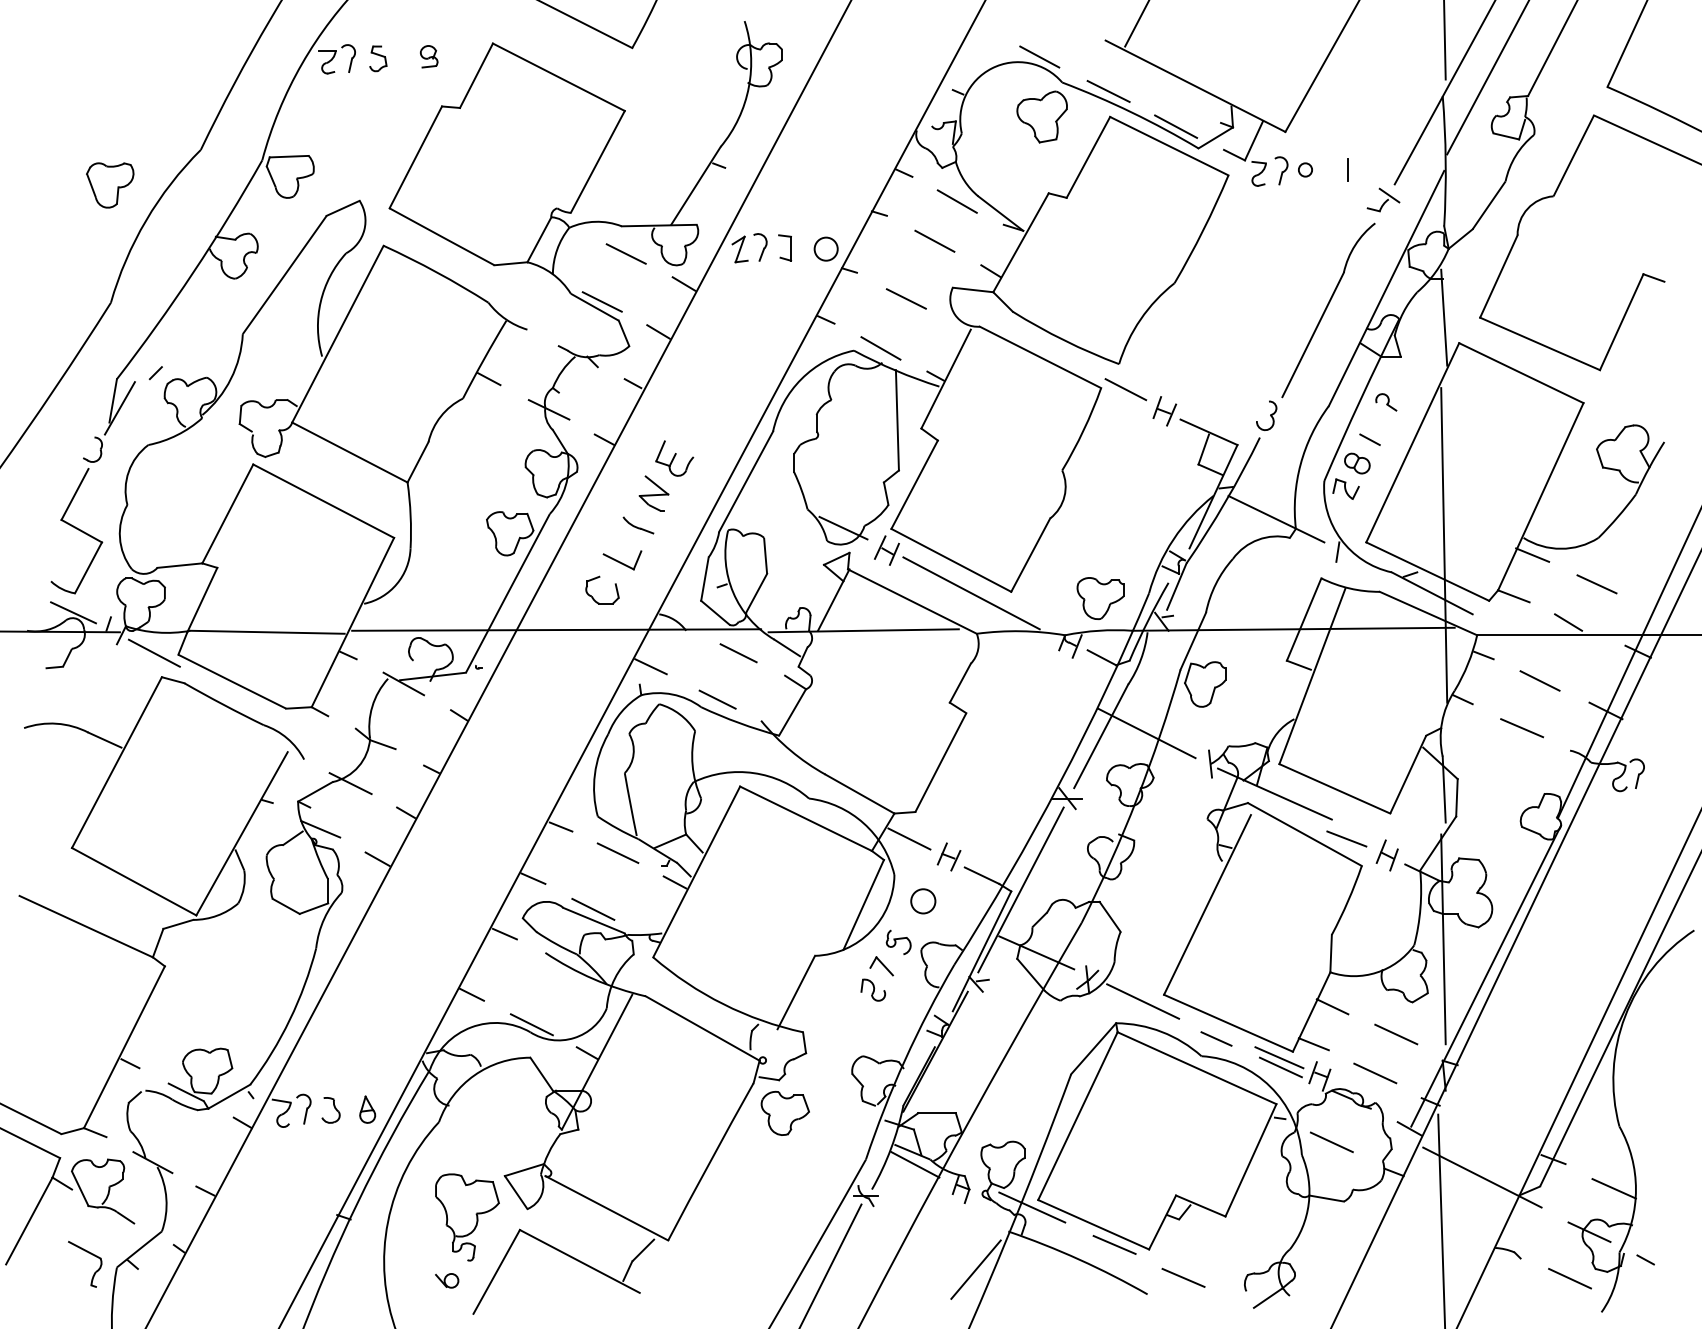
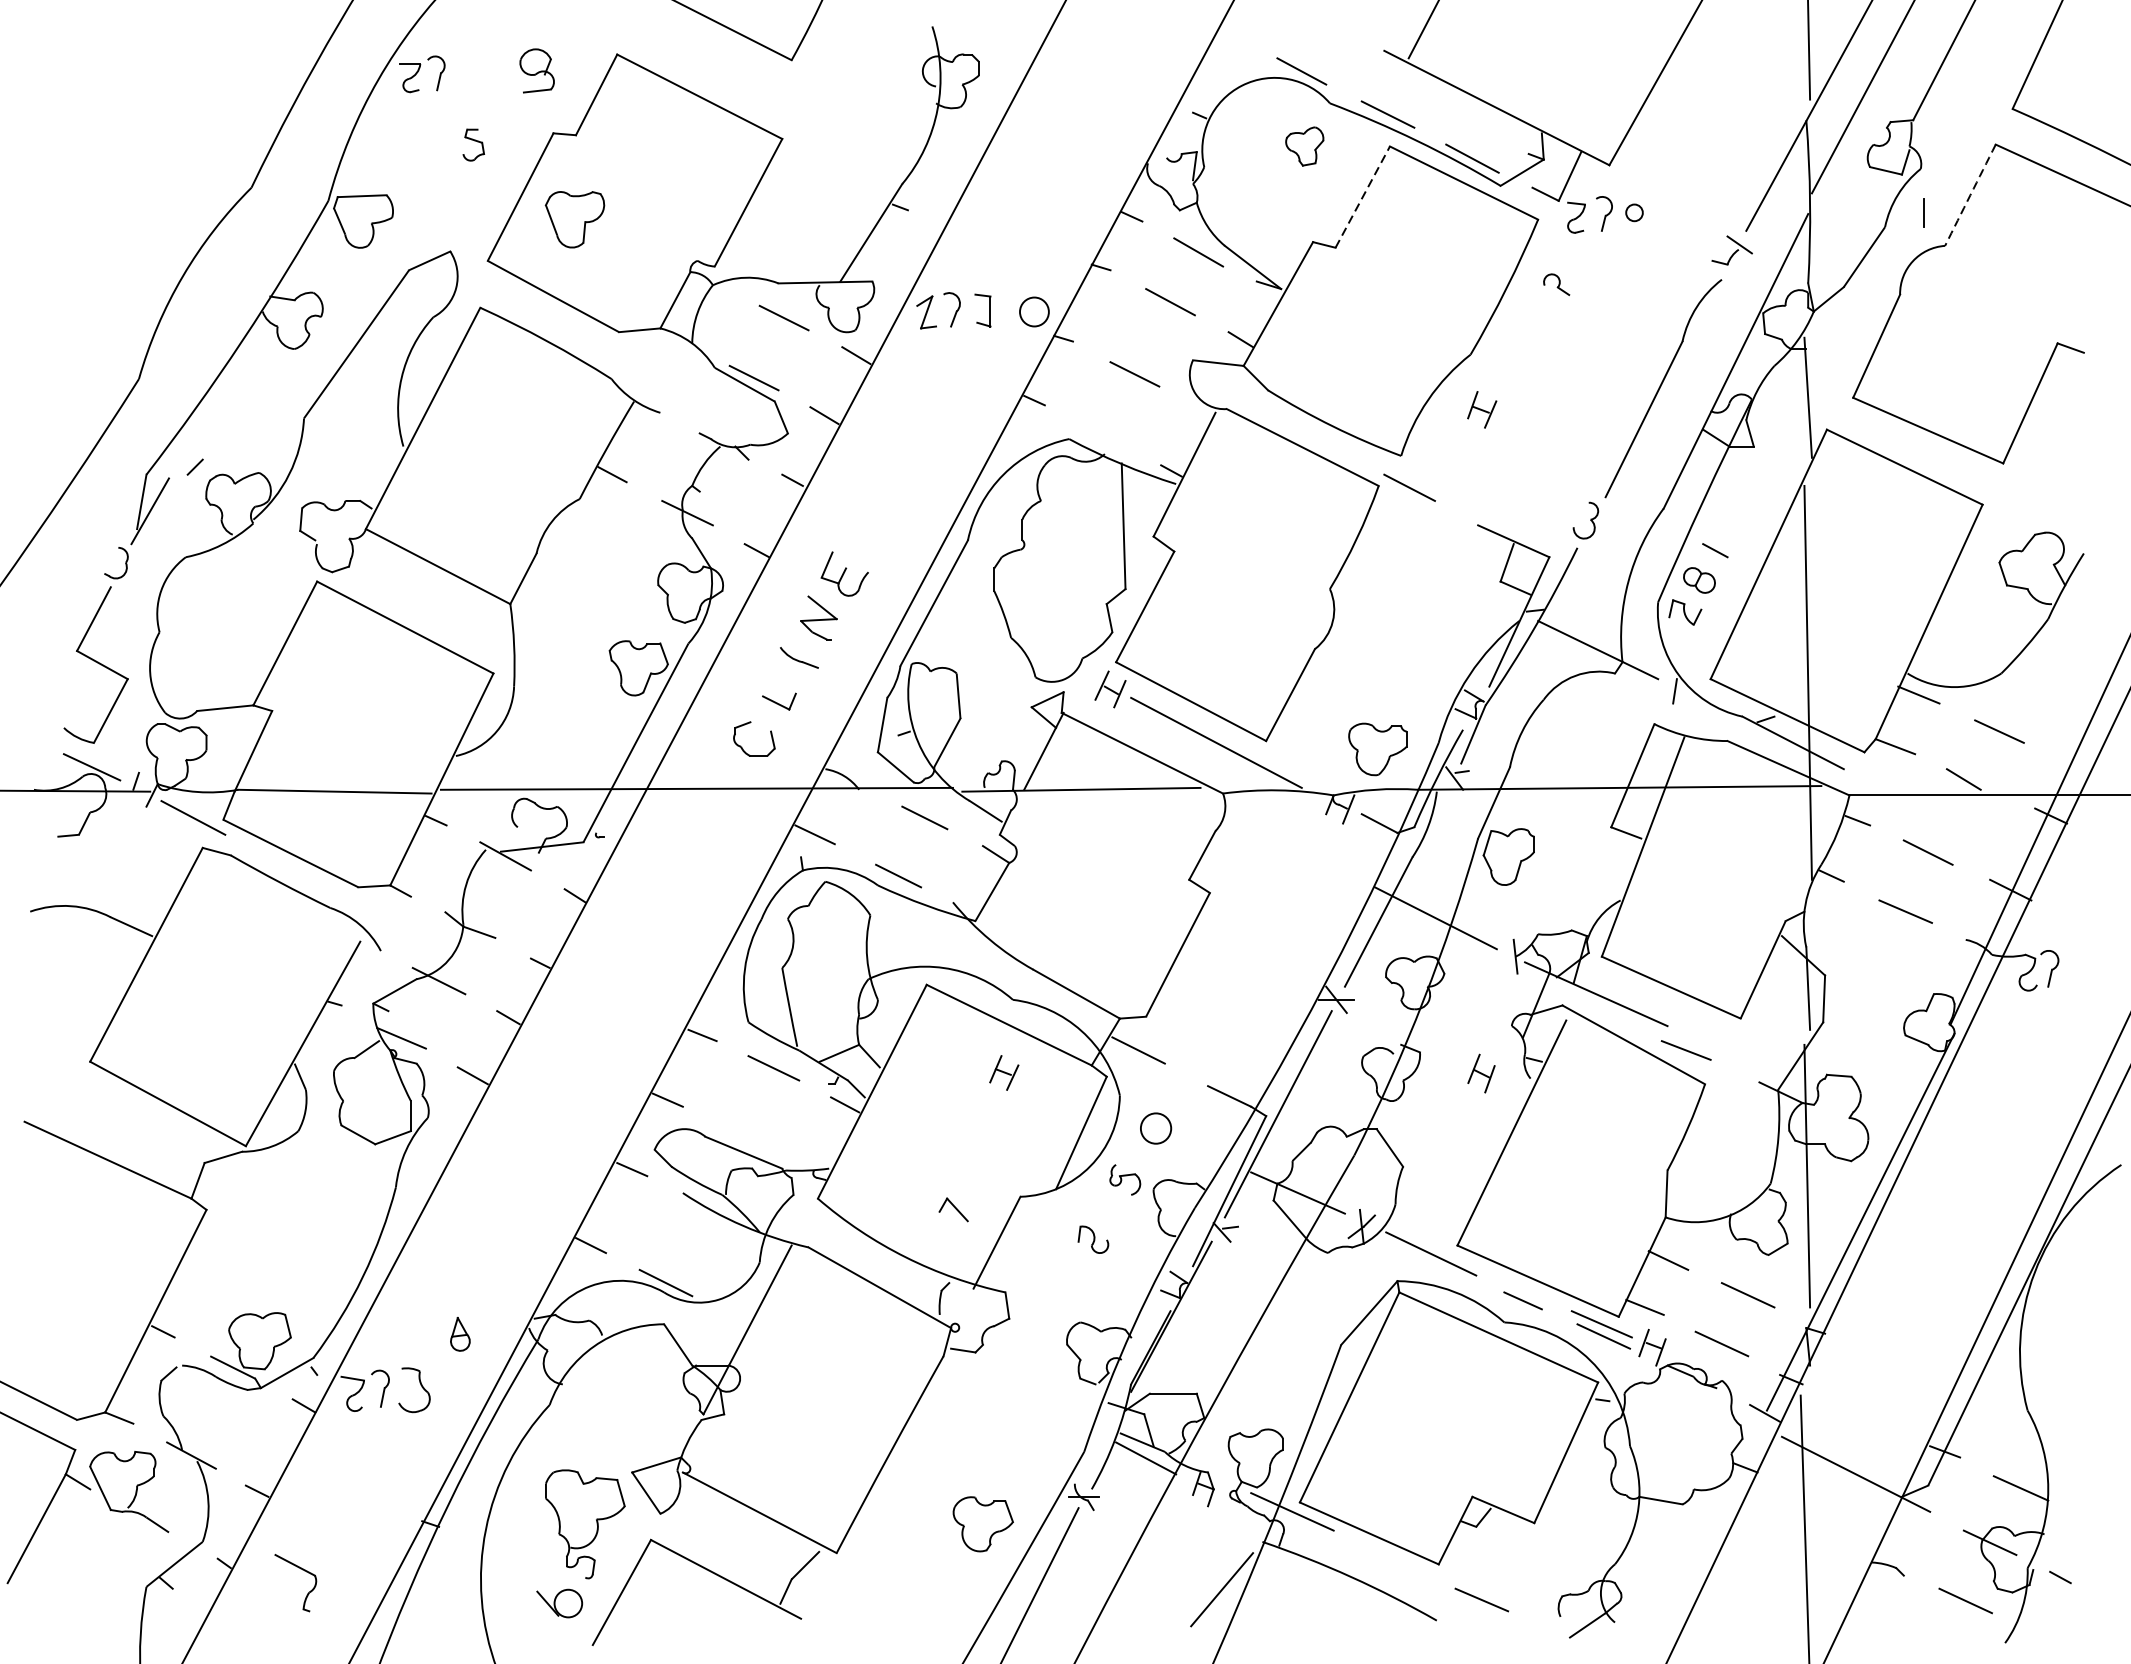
part: (429, 56) -> (537, 70), size x1.6
part: (378, 58) -> (473, 144), moved
part: (1041, 116) -> (1304, 145), size x0.6
arc: (1573, 155) -> (1970, 194), solid -> dashed
line: (1088, 157) -> (1362, 197), solid -> dashed
line: (1347, 169) -> (1922, 212), moved
part: (110, 185) -> (575, 219), moved
line: (880, 348) -> (1102, 436), removed
part: (1386, 402) -> (1556, 284), moved
part: (1164, 411) -> (1481, 410), moved
line: (843, 527) -> (1056, 660), removed
part: (622, 560) -> (779, 701), size x0.7
part: (1386, 855) -> (1480, 1073), moved
part: (948, 856) -> (1003, 1072), moved
line: (593, 908) -> (743, 1137), removed
part: (881, 966) -> (953, 1210), moved
line: (586, 1053) -> (734, 1319), removed
part: (367, 1109) -> (460, 1334), moved
part: (330, 1110) -> (413, 1390), size x1.4
part: (784, 1112) -> (982, 1523), moved
line: (1331, 1142) -> (1667, 1430), removed
line: (1114, 1244) -> (1395, 1558), removed
part: (90, 1254) -> (302, 1570), moved
part: (447, 1280) -> (560, 1603), size x1.6

